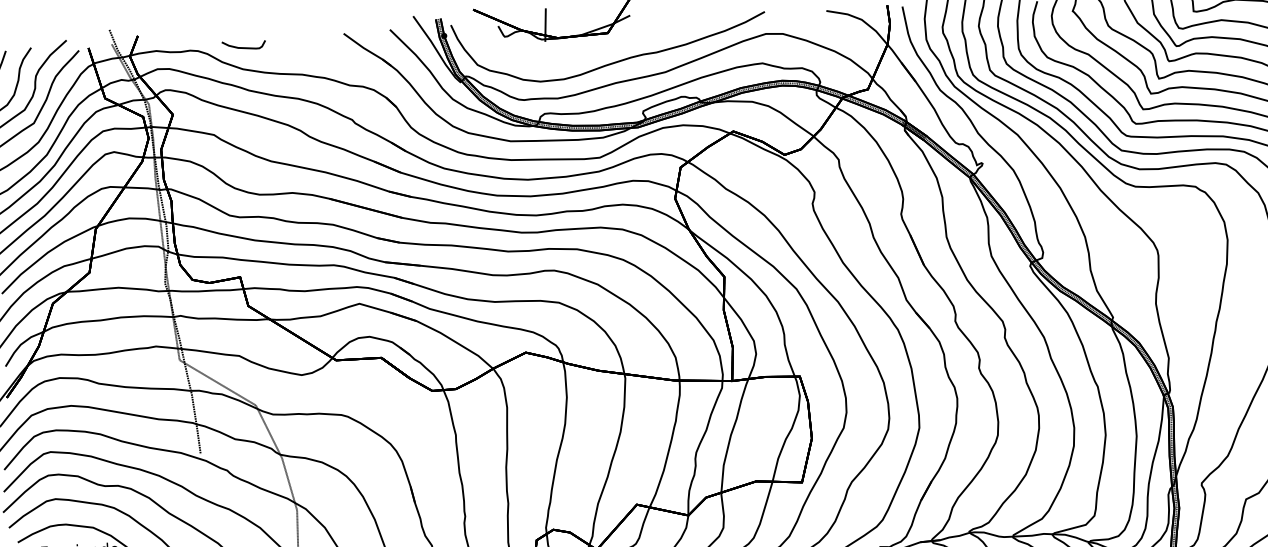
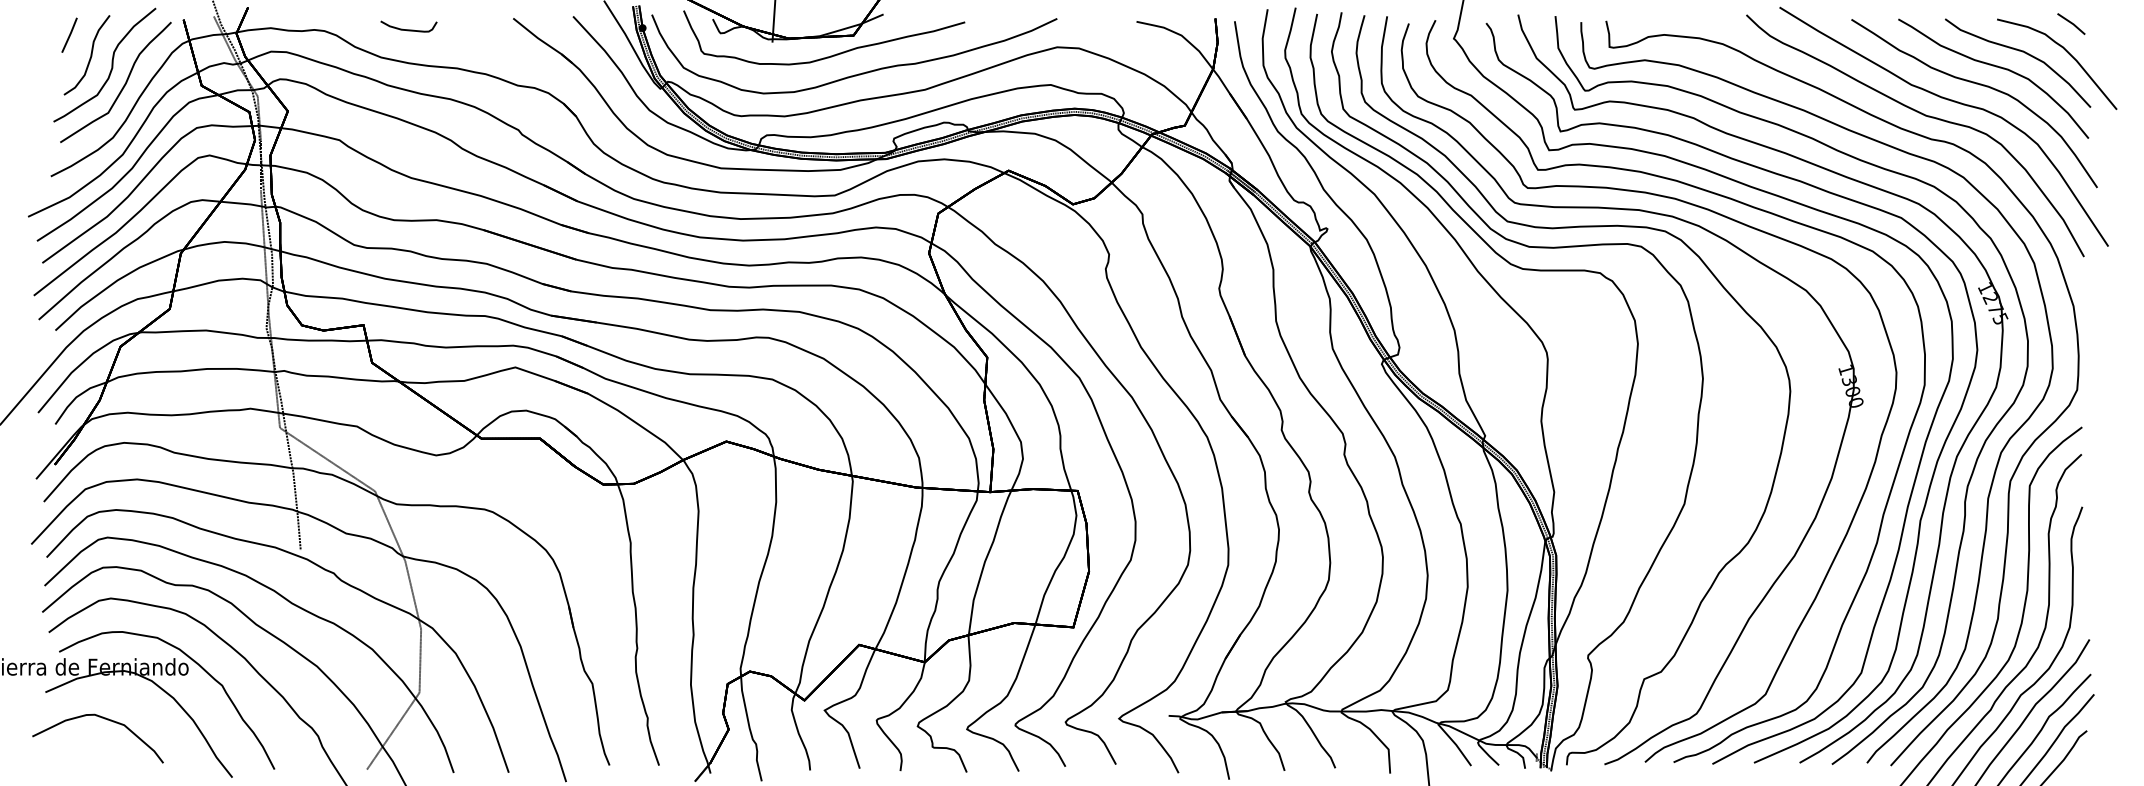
curve: (243, 47) -> (408, 29), moved
curve: (590, 49) -> (830, 55), added

